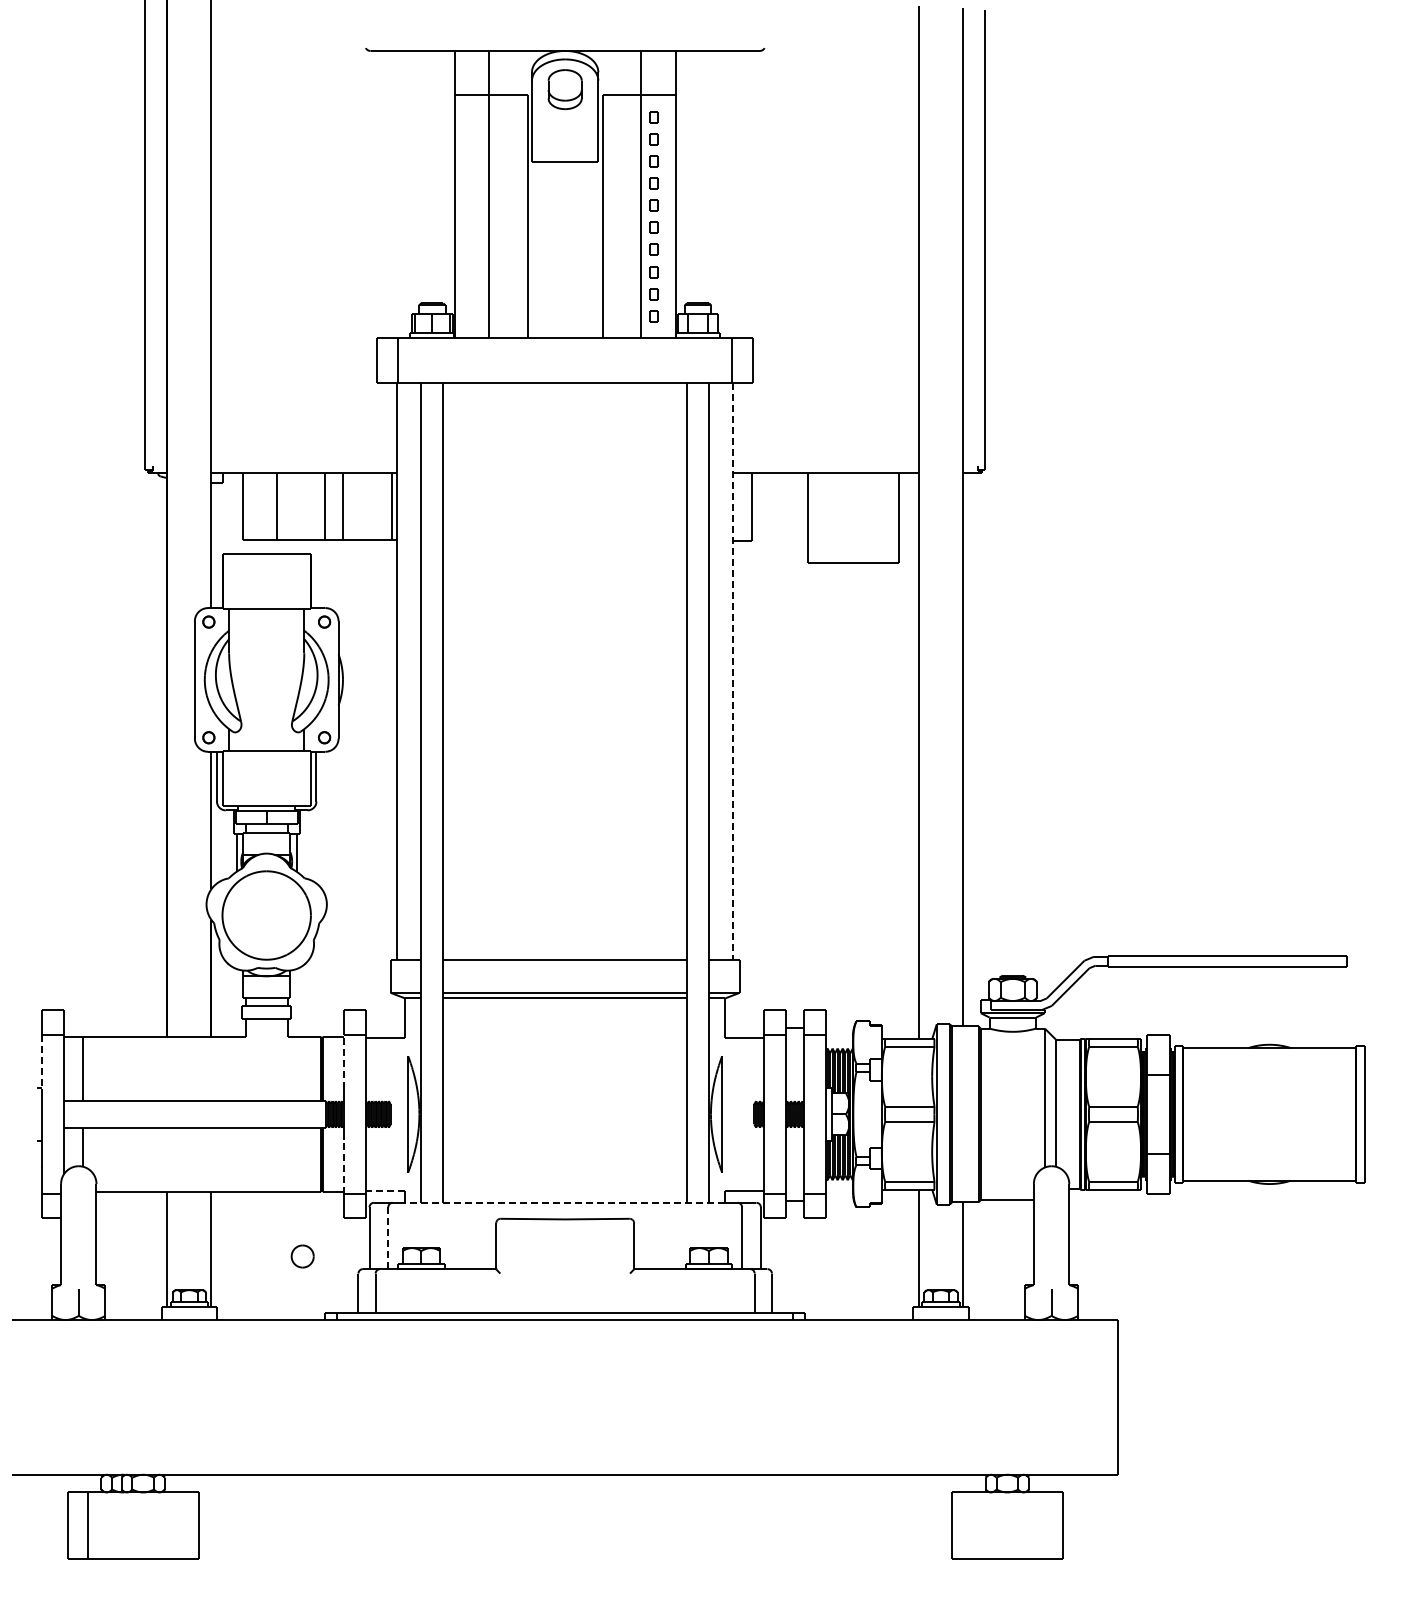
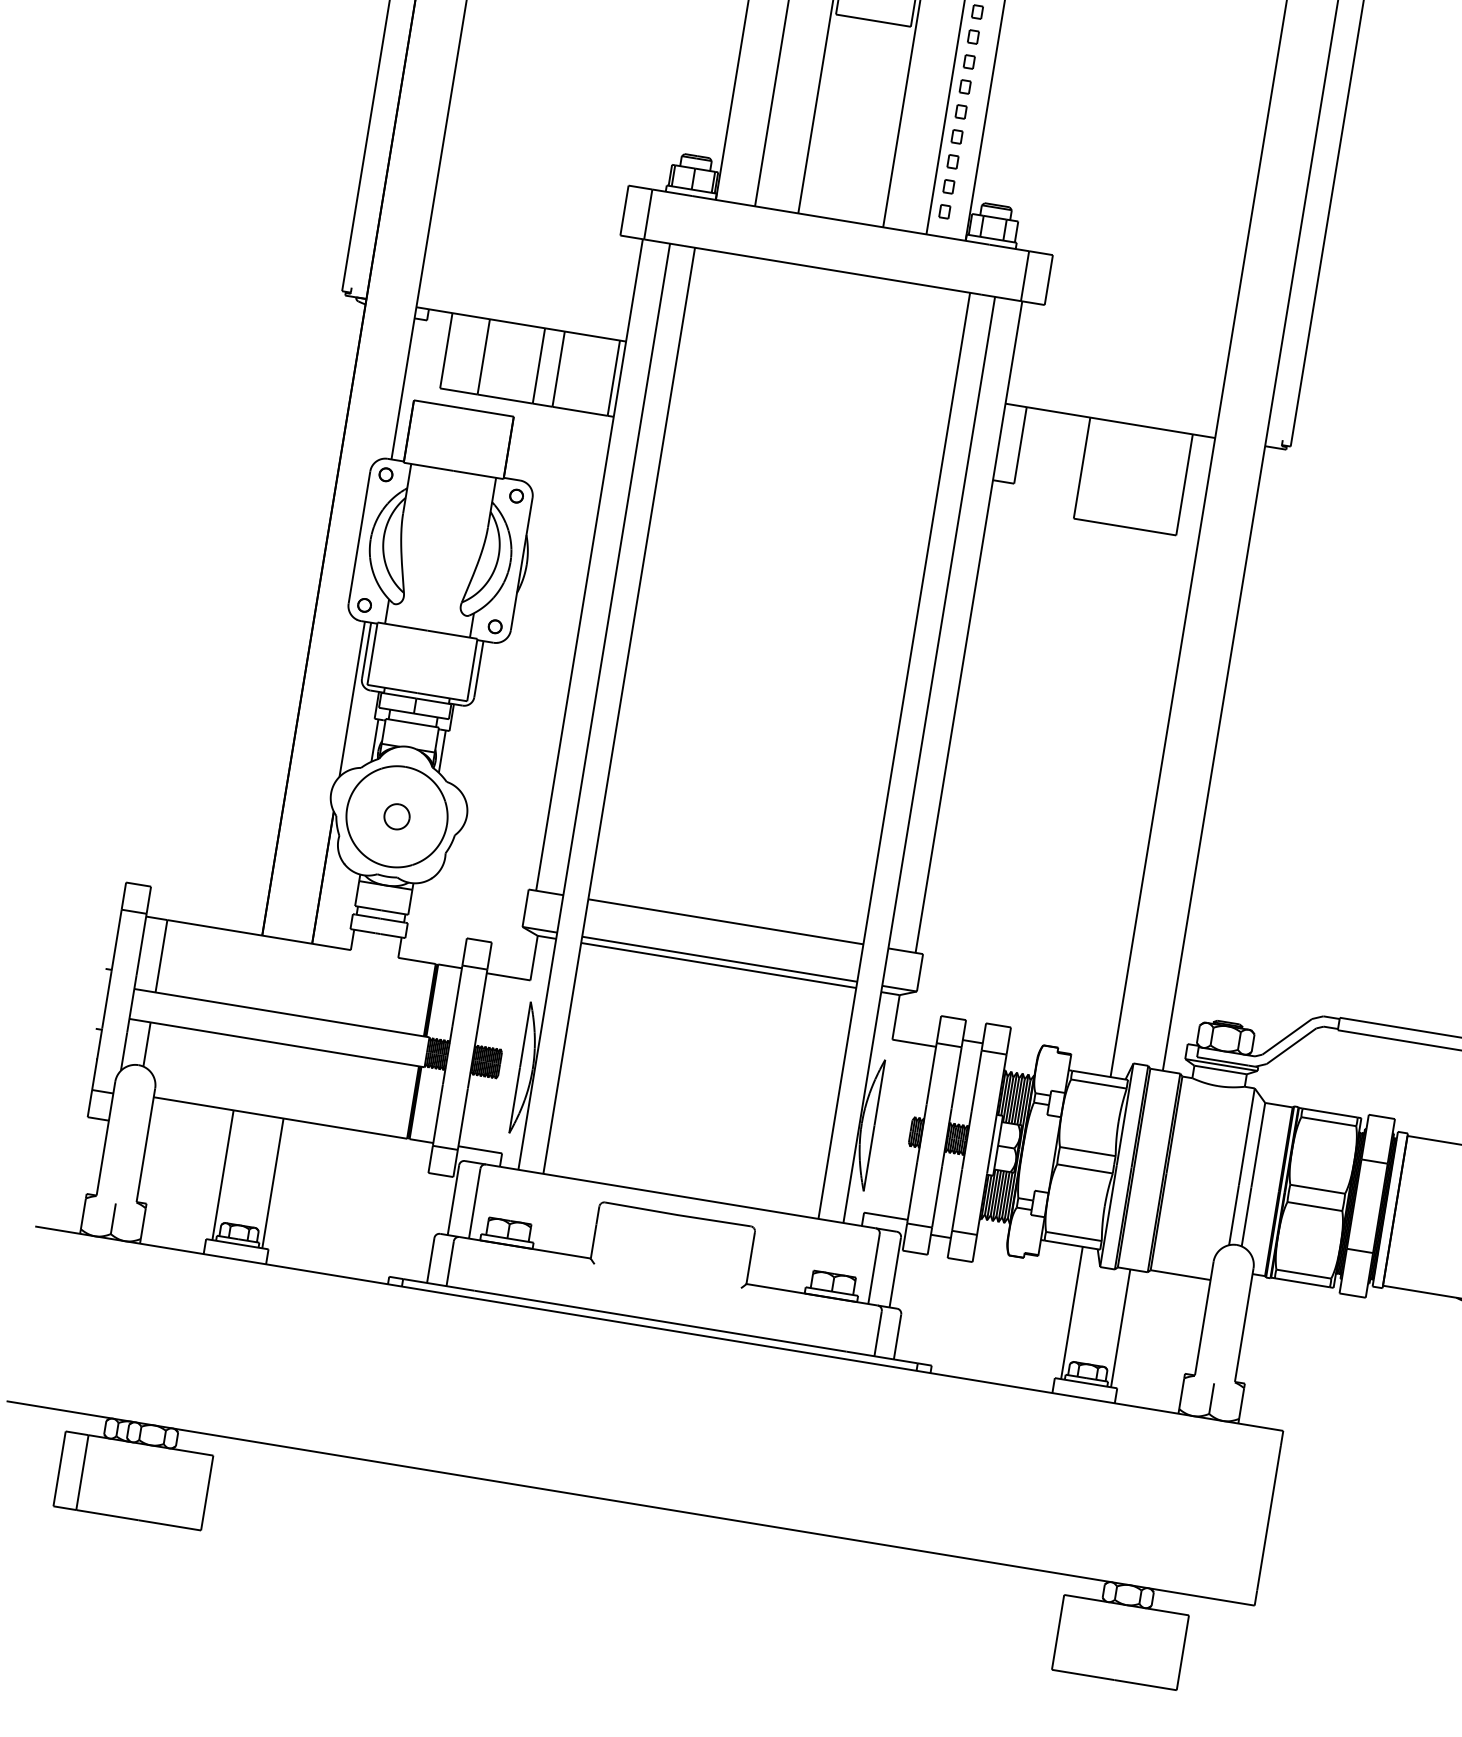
line: (733, 671) -> (969, 627), dashed -> solid
line: (344, 1061) -> (457, 996), dashed -> solid
line: (42, 1062) -> (116, 941), dashed -> solid
line: (344, 1166) -> (438, 1114), dashed -> solid
line: (385, 1191) -> (480, 1150), dashed -> solid
line: (564, 1202) -> (680, 1195), dashed -> solid
line: (388, 1238) -> (474, 1203), dashed -> solid
part: (302, 1256) -> (396, 816), moved

